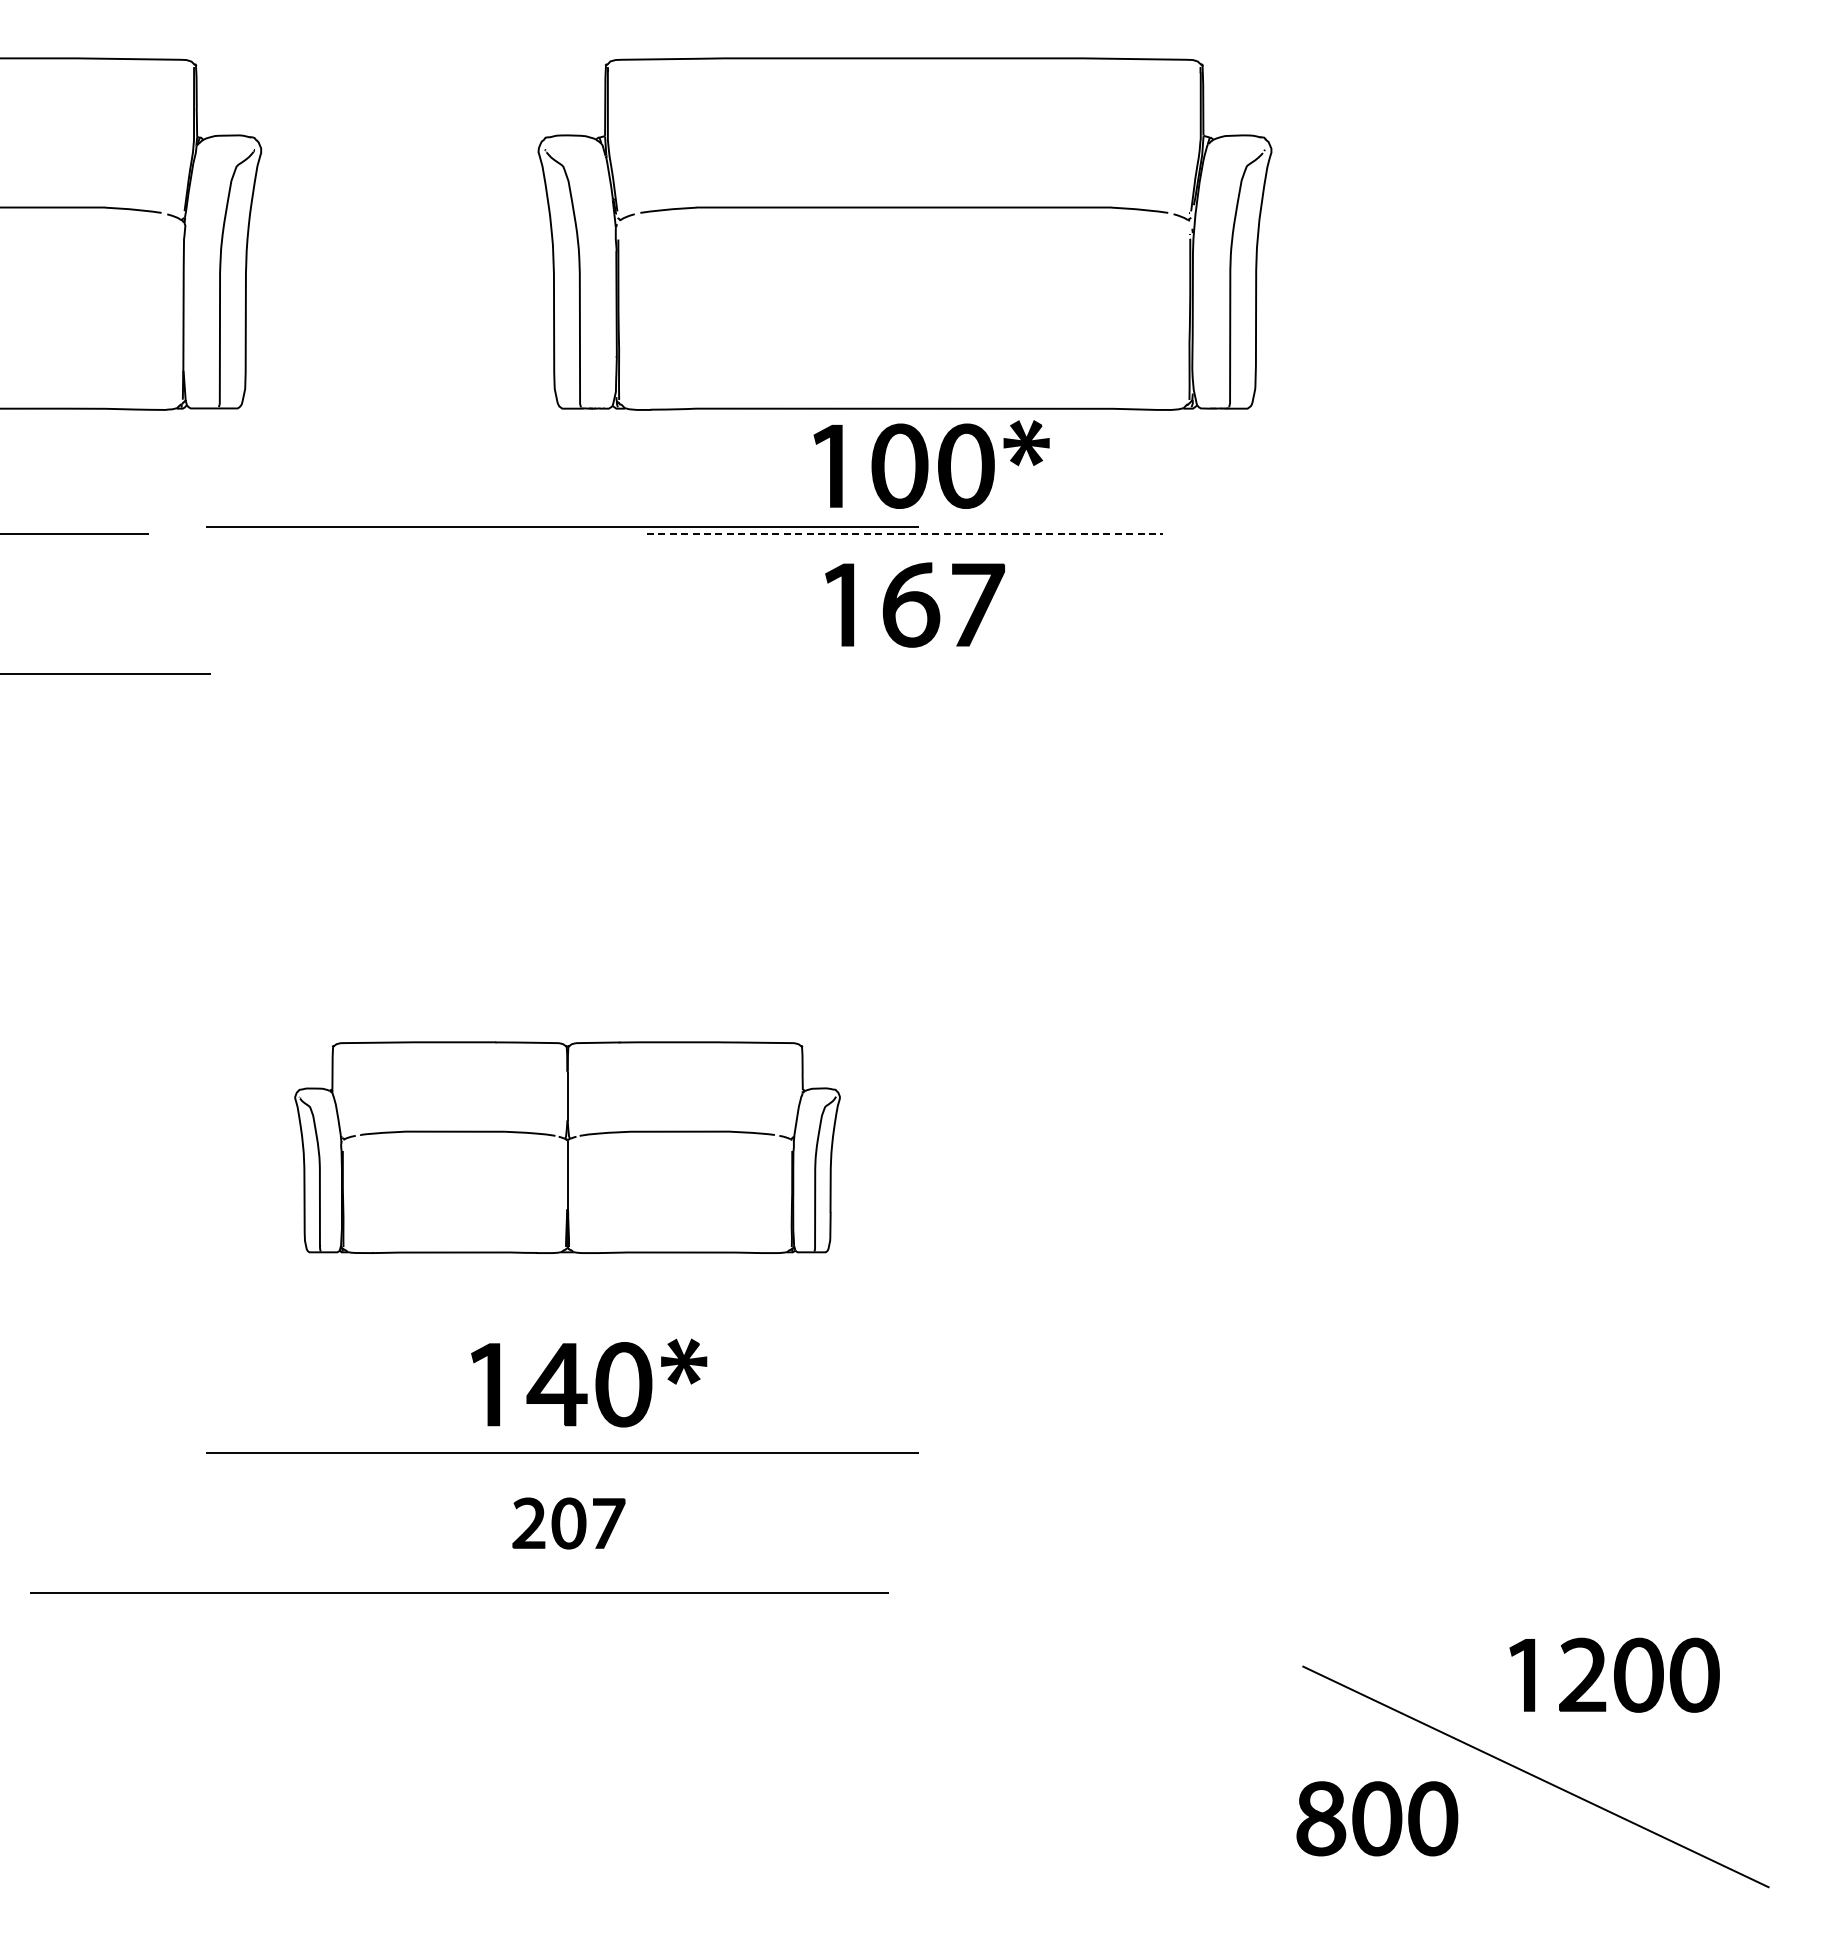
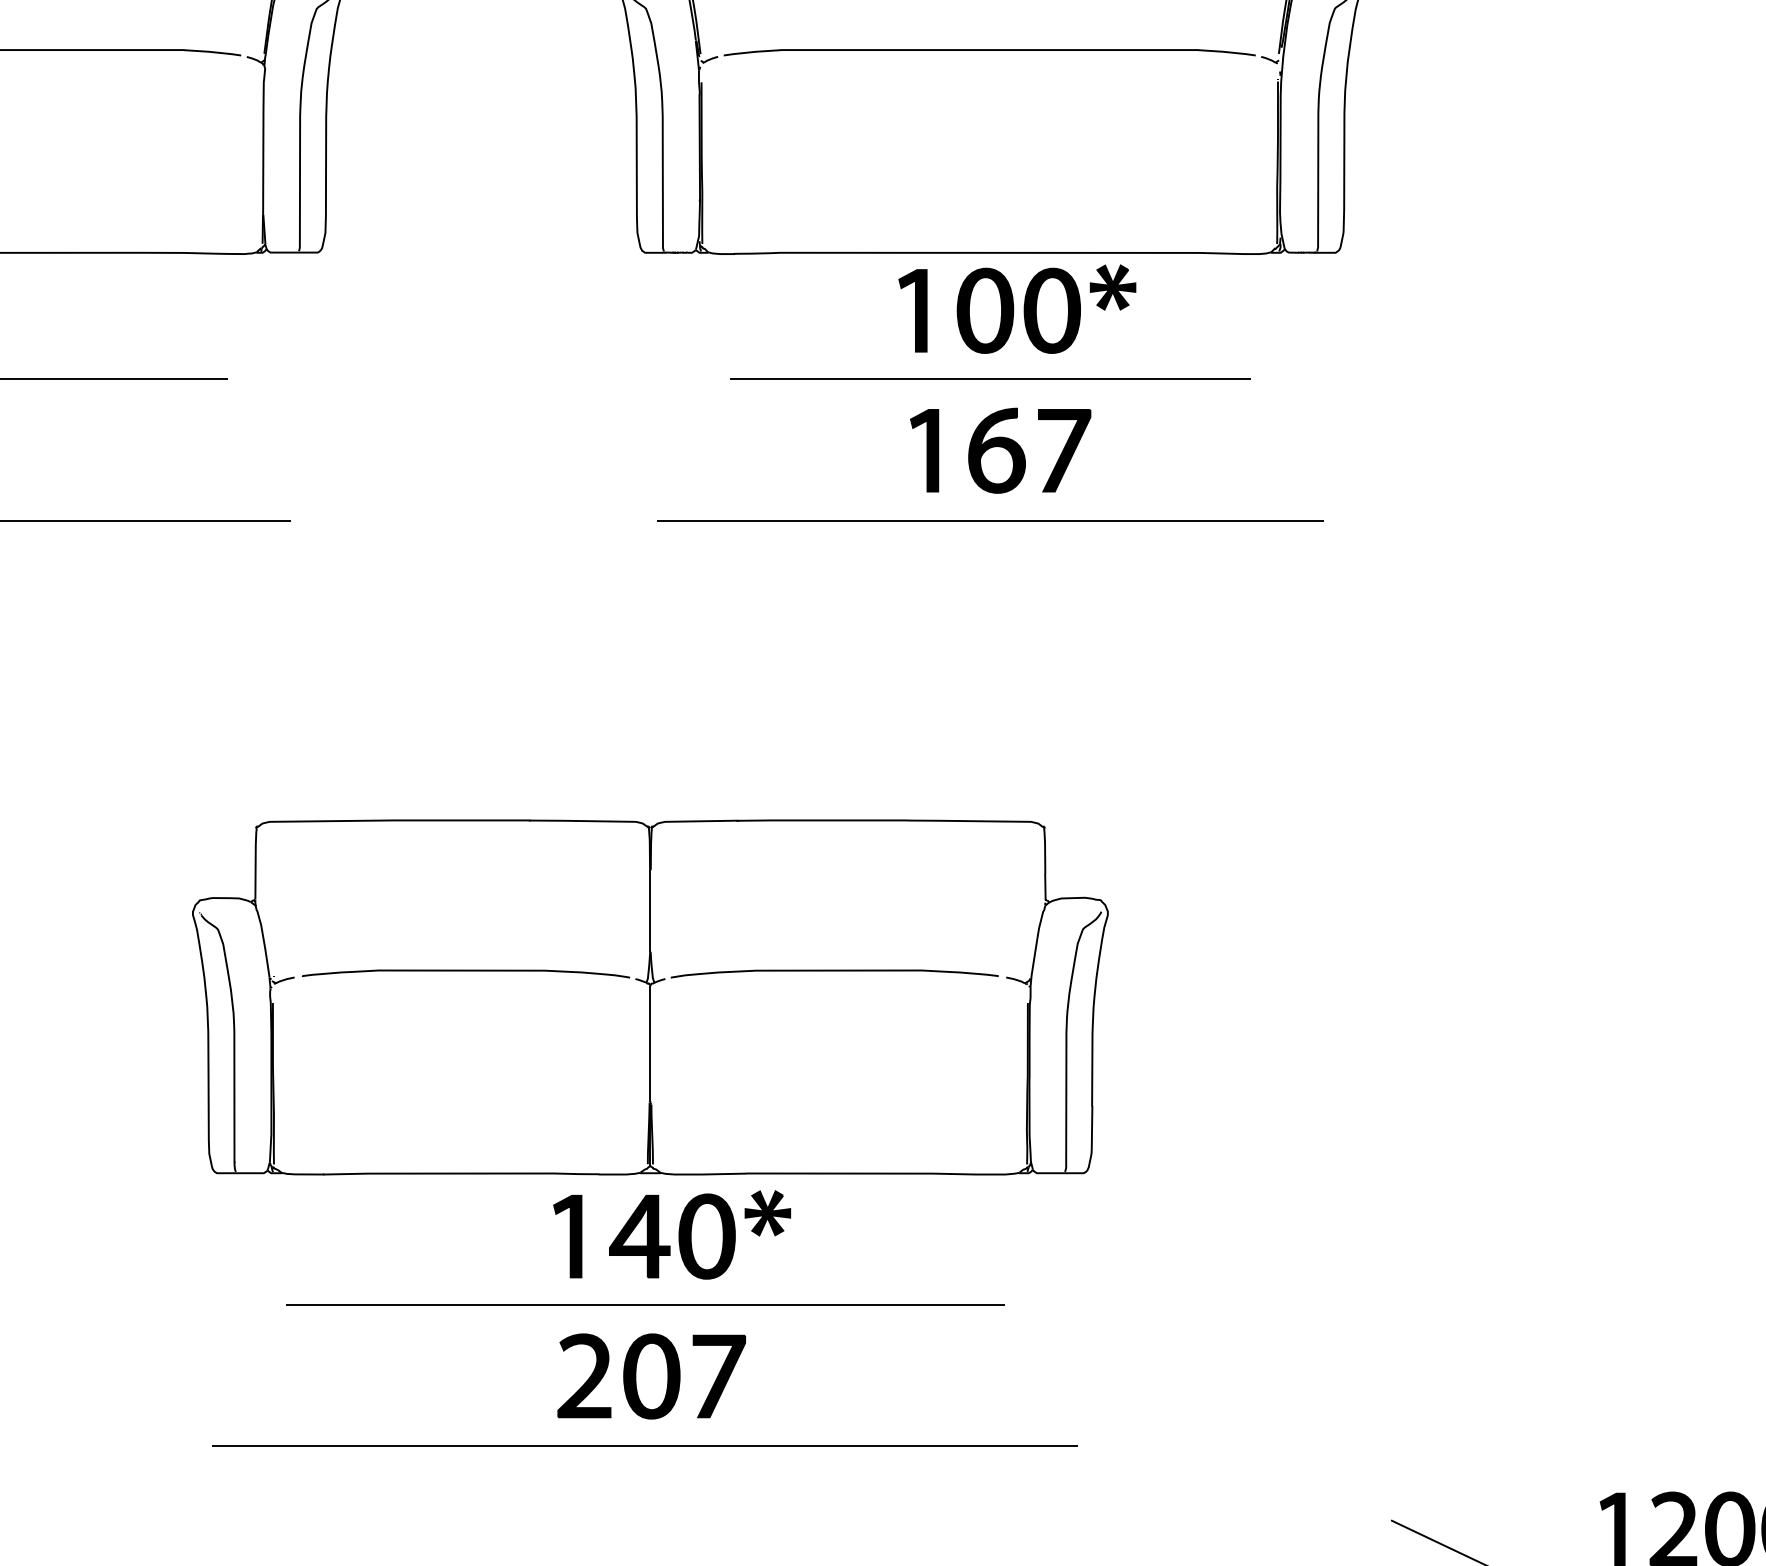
line: (562, 526) -> (645, 371), removed
line: (905, 534) -> (990, 379), dashed -> solid
line: (904, 673) -> (989, 519), added
part: (567, 1147) -> (650, 997), size x1.67
part: (568, 1523) -> (651, 1376), size x1.67
line: (459, 1592) -> (645, 1445), moved

